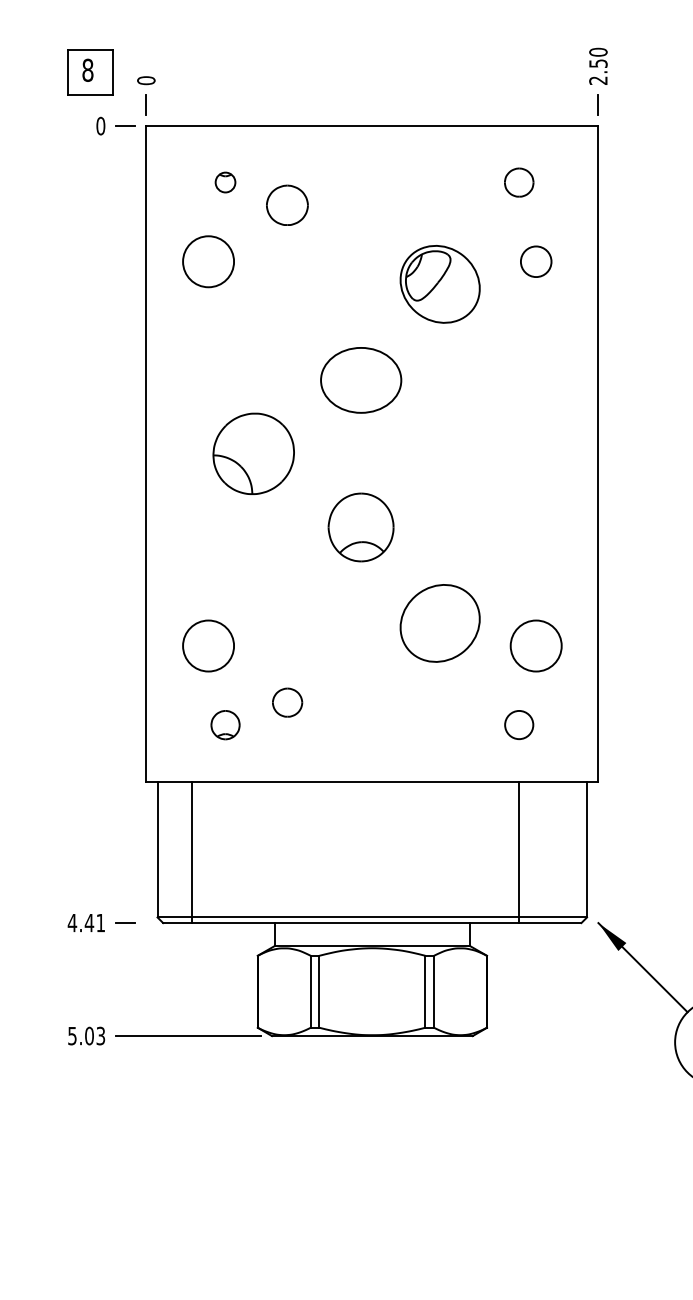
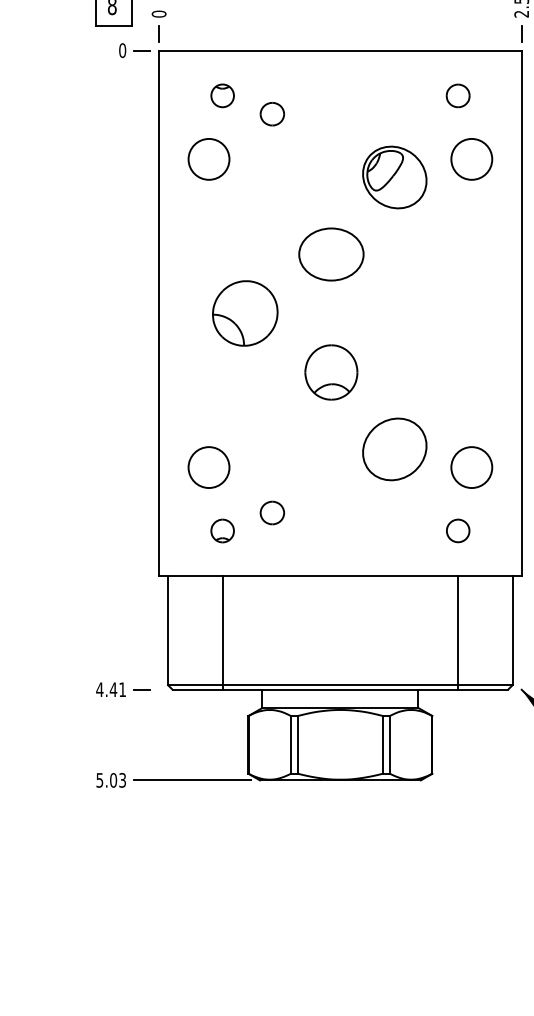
part: (225, 182) -> (222, 95), size x1.43
part: (287, 205) -> (272, 114), size x0.71
circle: (535, 261) -> (471, 159), size x1.67
line: (192, 852) -> (222, 633), moved

